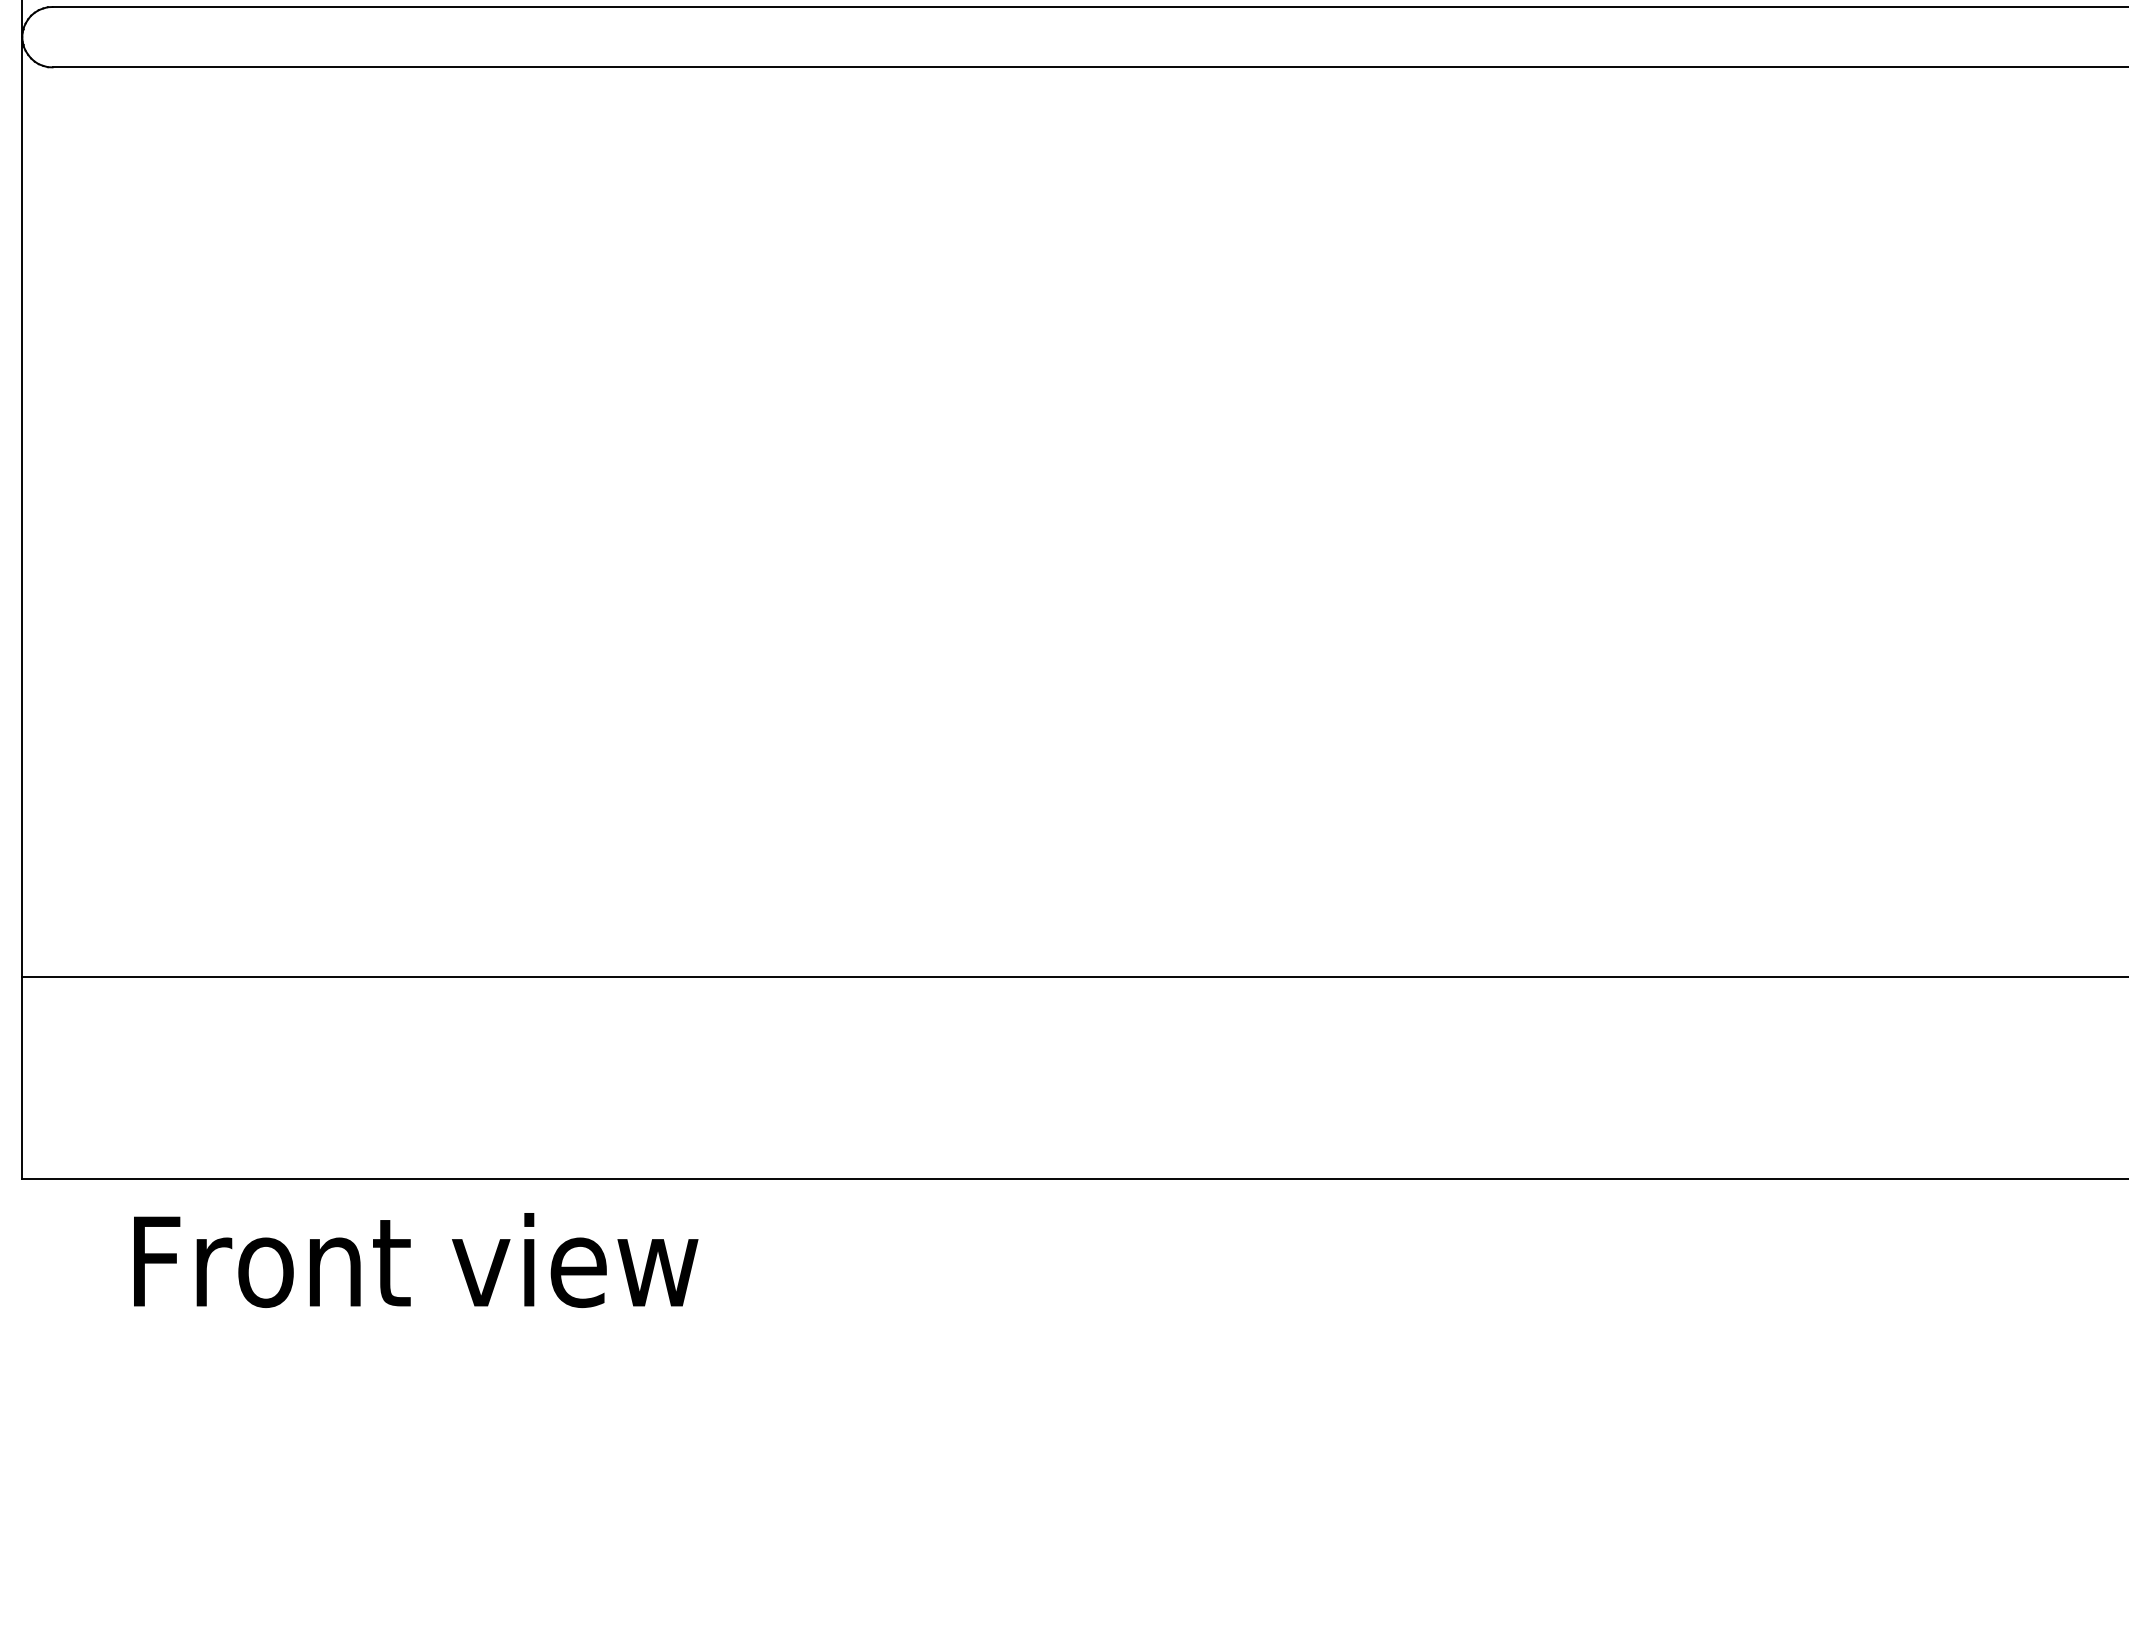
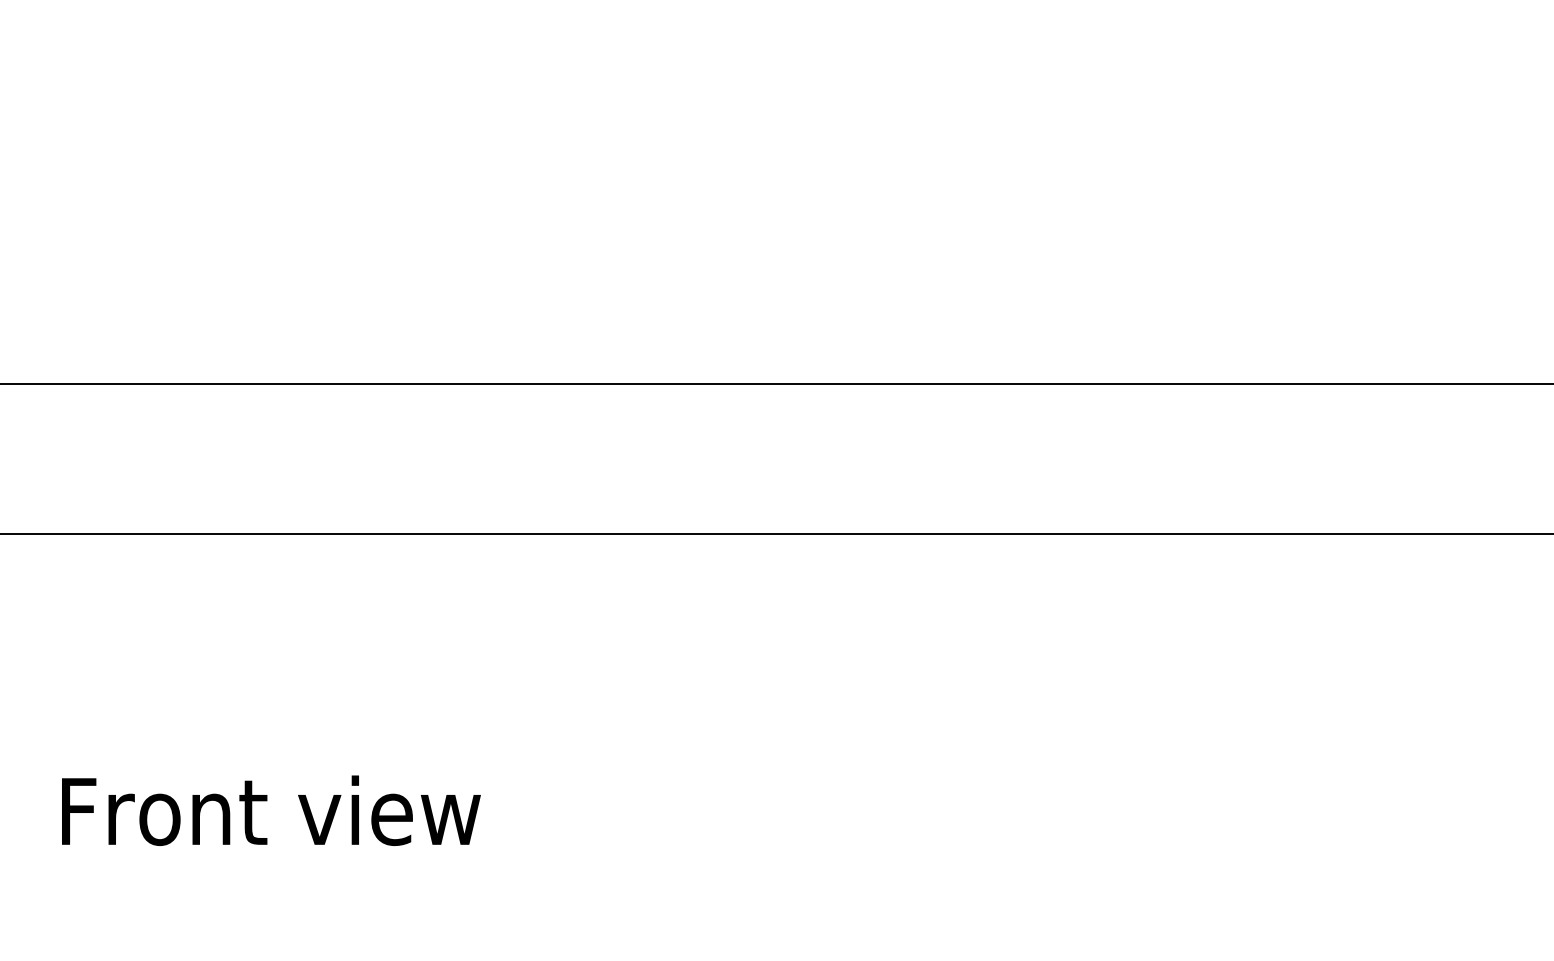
text: (416, 1260) -> (271, 810), moved

